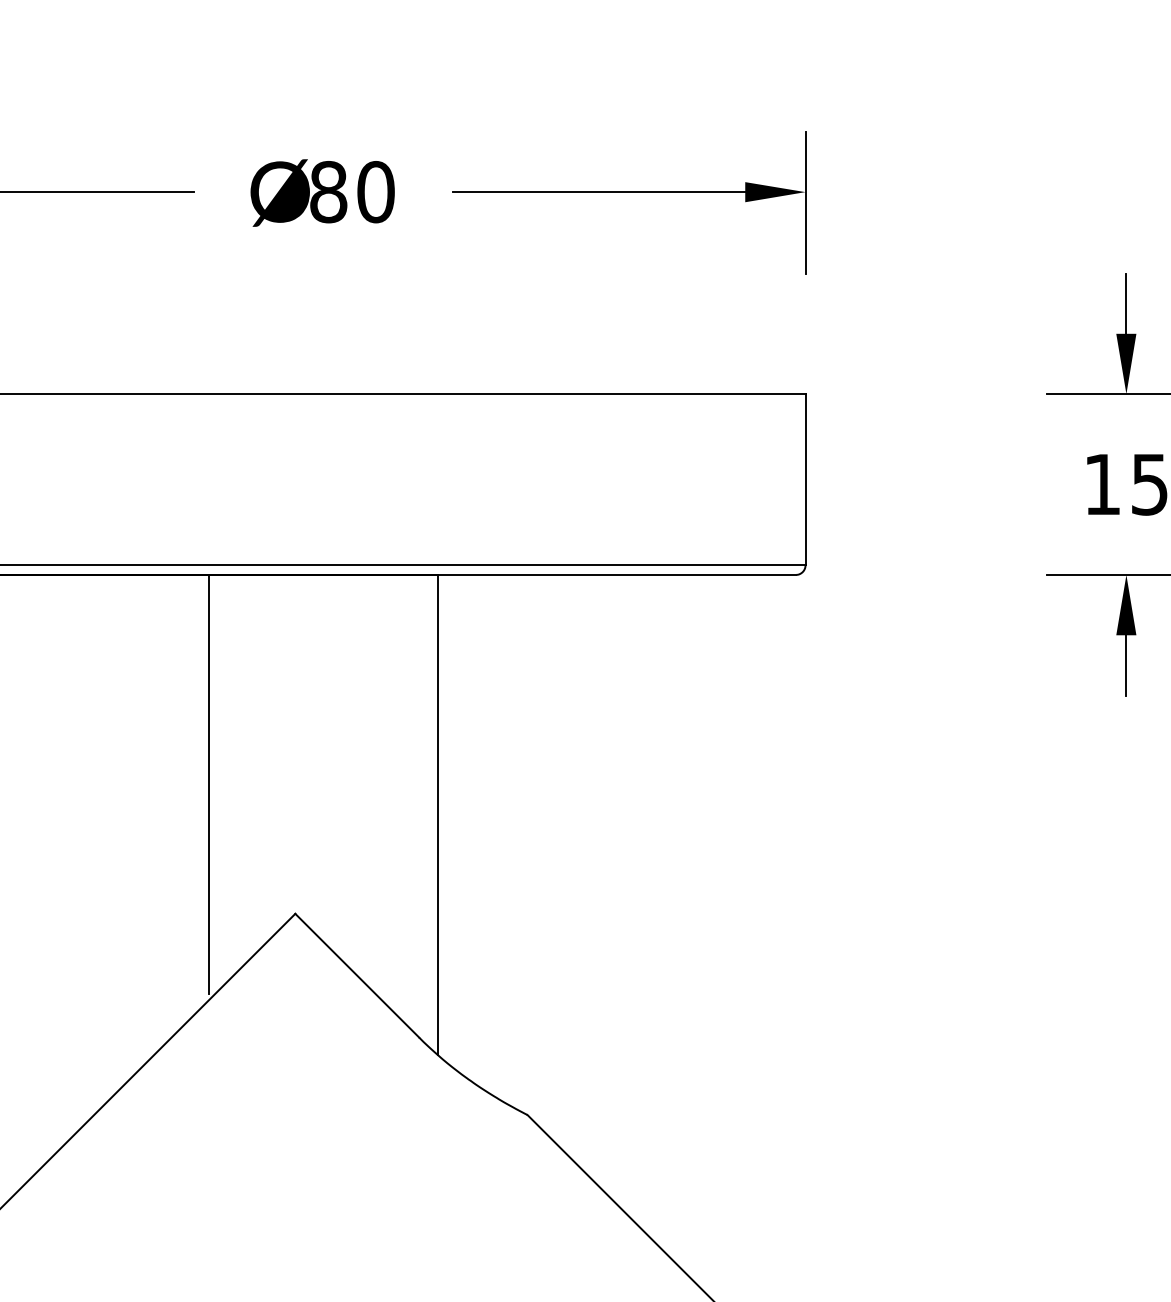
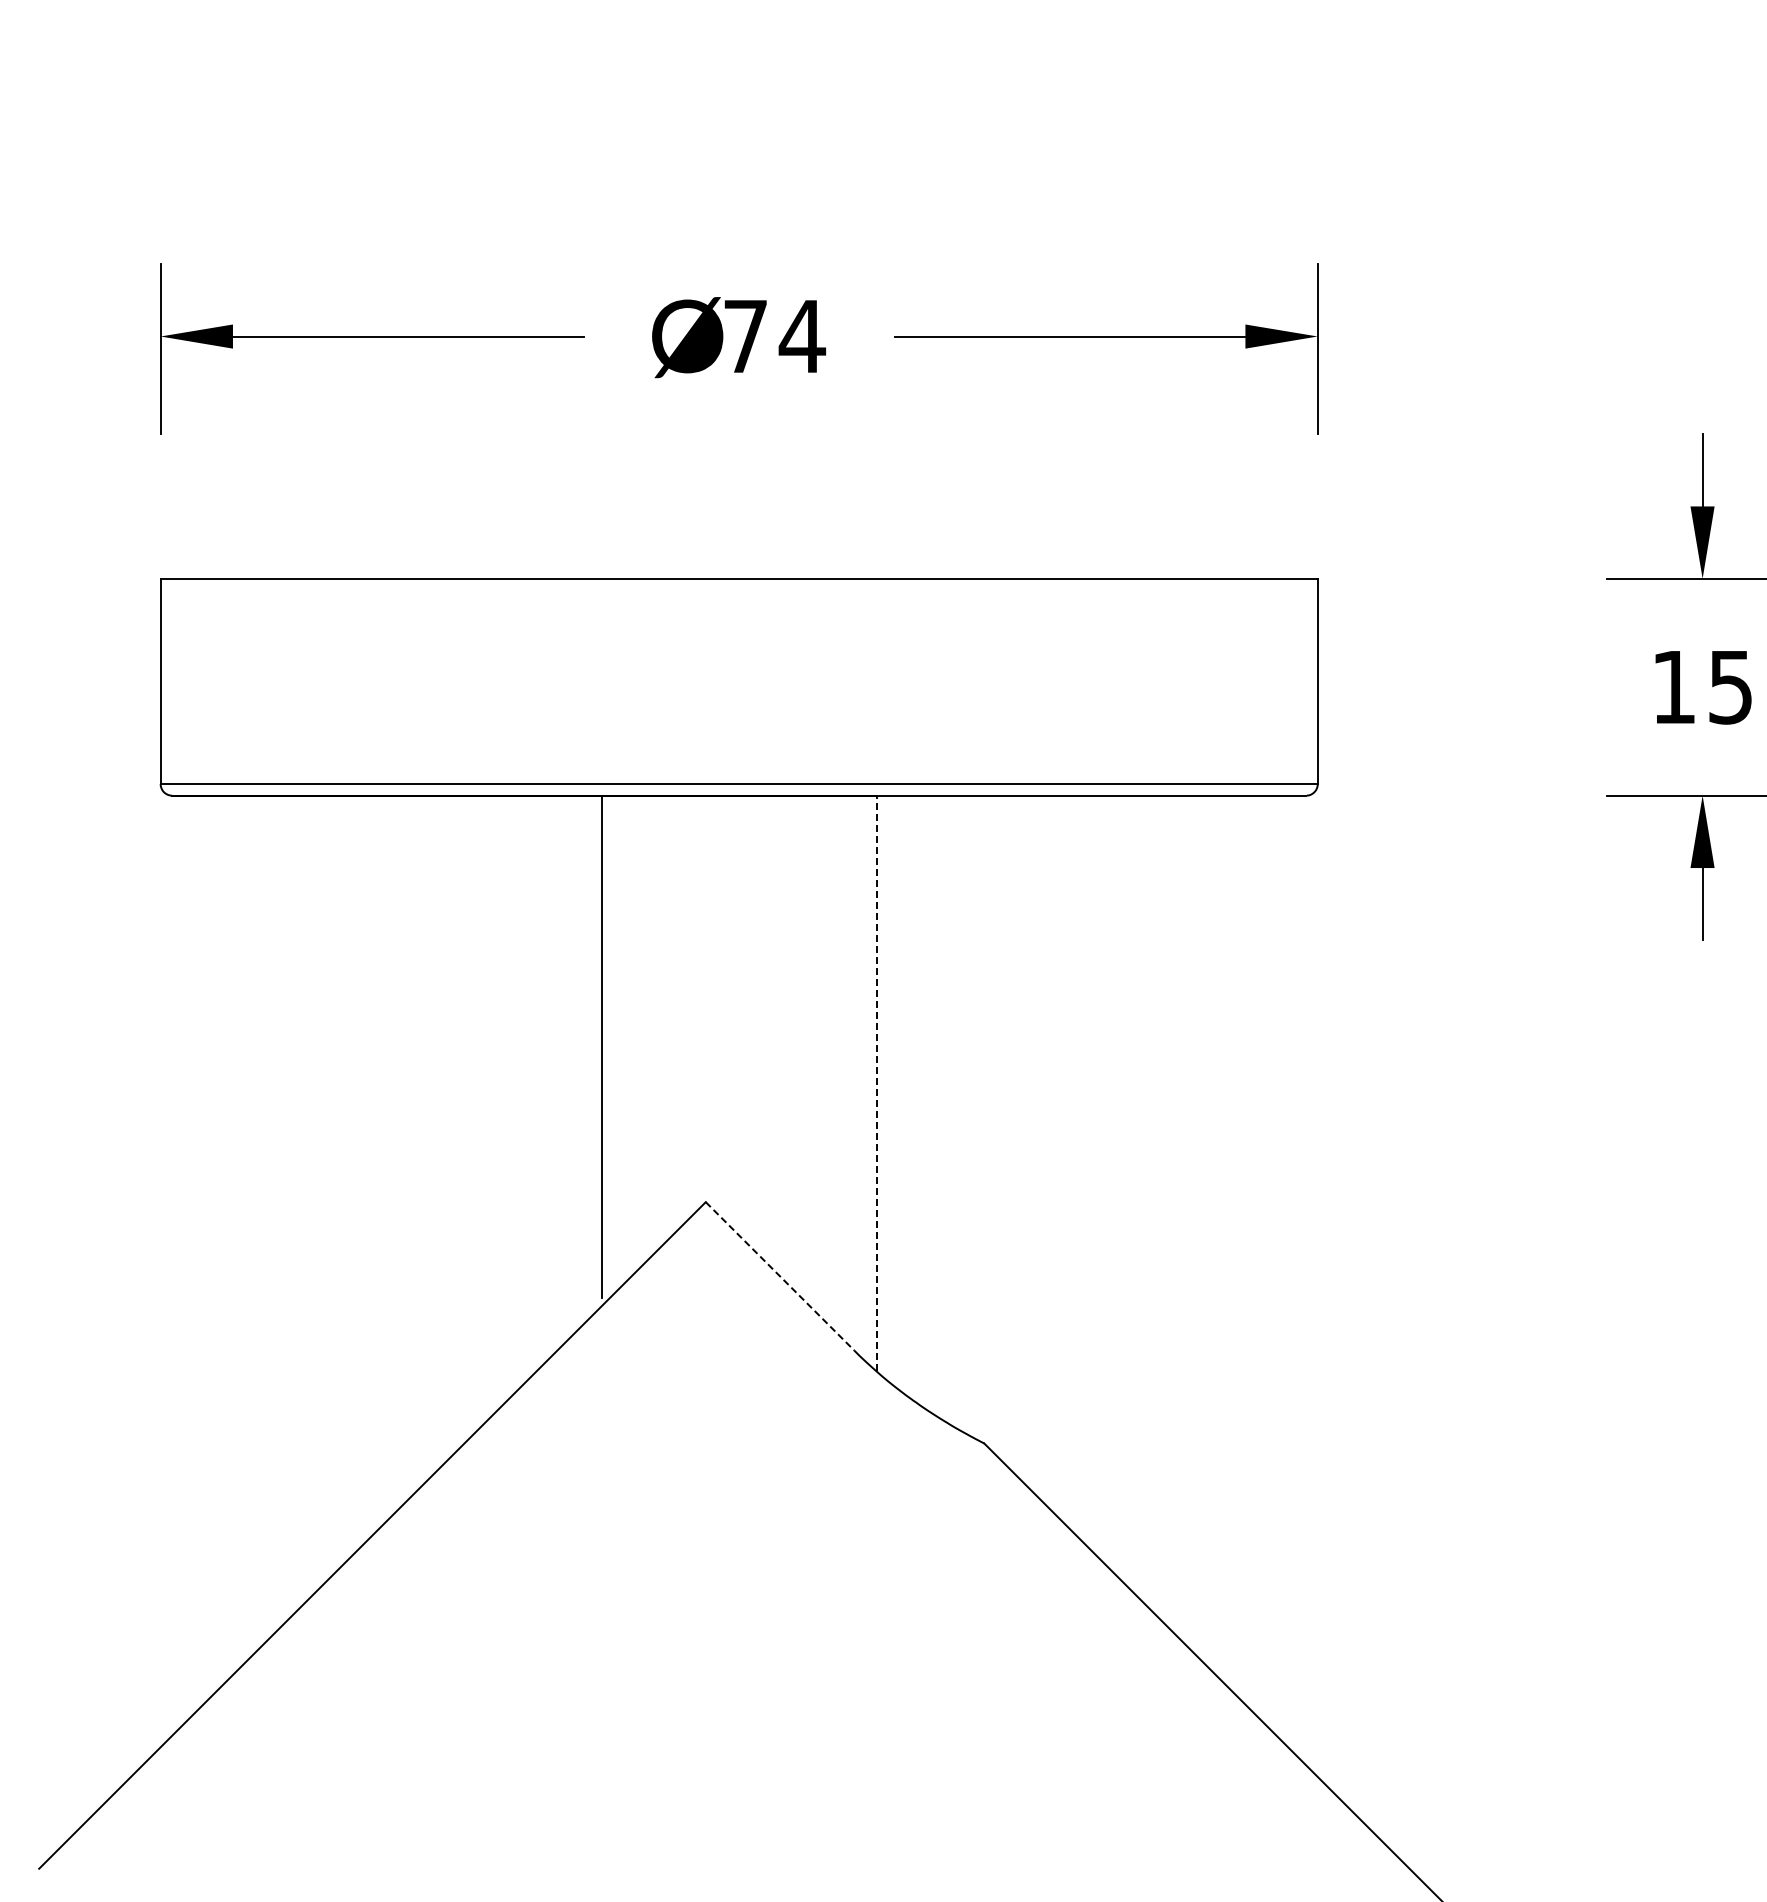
text: (352, 192) -> (774, 336), 80 -> 74
line: (437, 814) -> (876, 1083), solid -> dashed
line: (356, 975) -> (779, 1276), solid -> dashed

